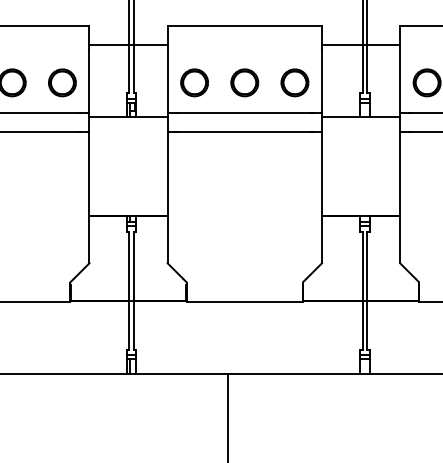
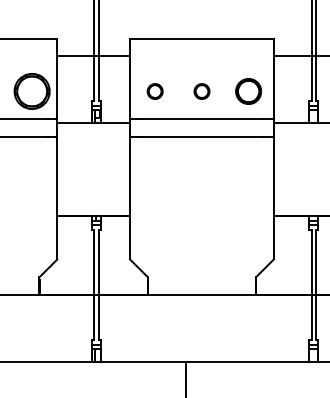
part: (62, 82) -> (32, 91), size x1.4
part: (194, 82) -> (155, 91), size x0.6
part: (244, 82) -> (201, 91), size x0.6

